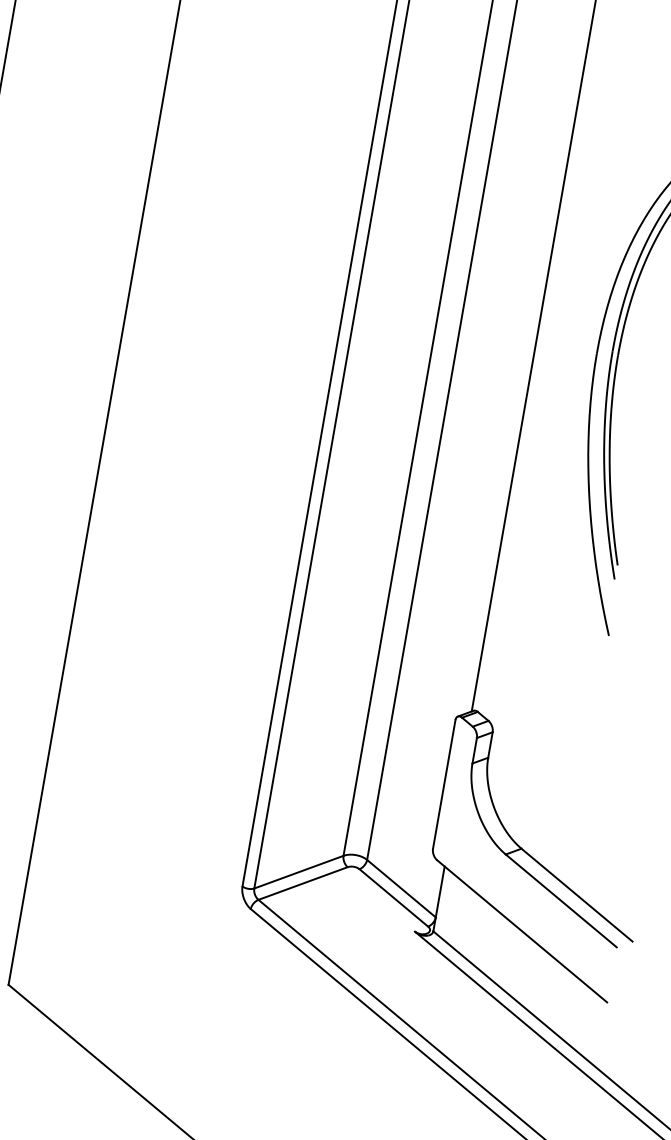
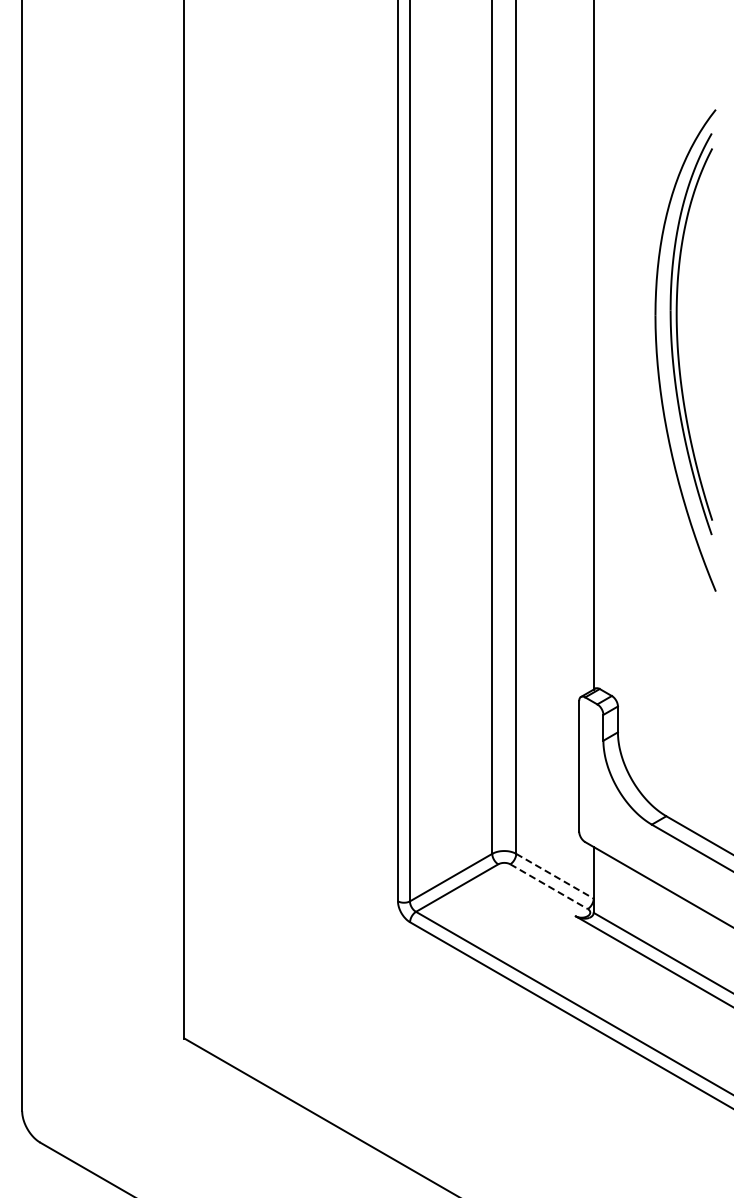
line: (400, 888) -> (554, 876), solid -> dashed
line: (394, 897) -> (549, 886), solid -> dashed

